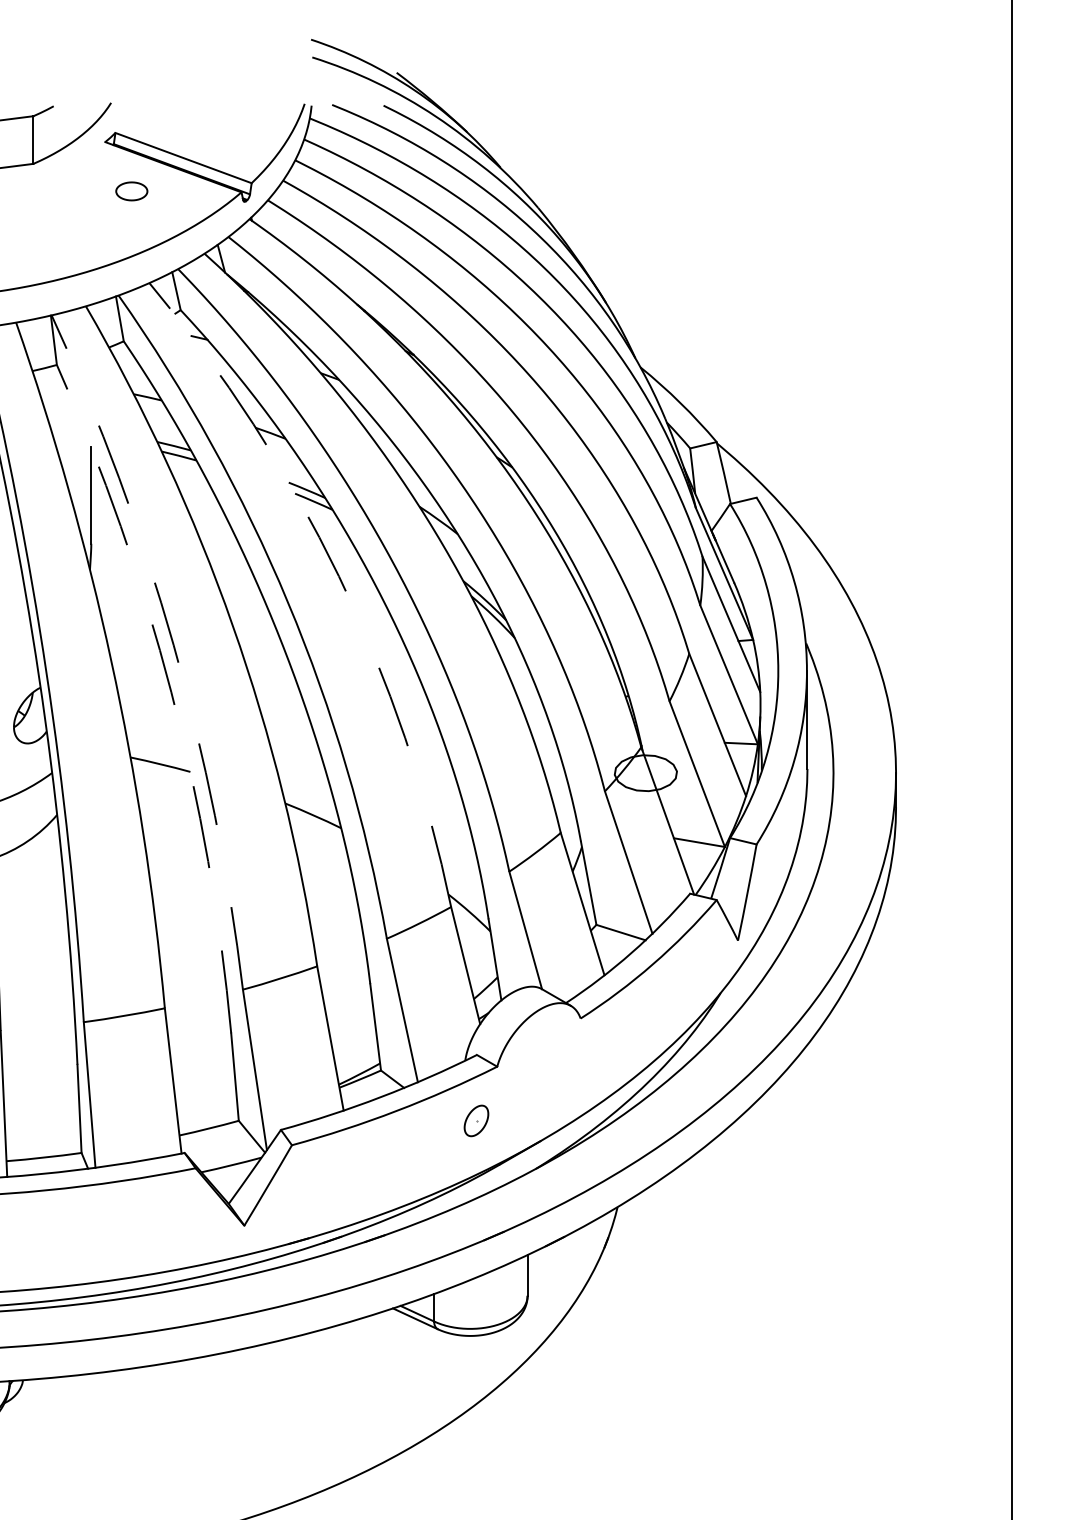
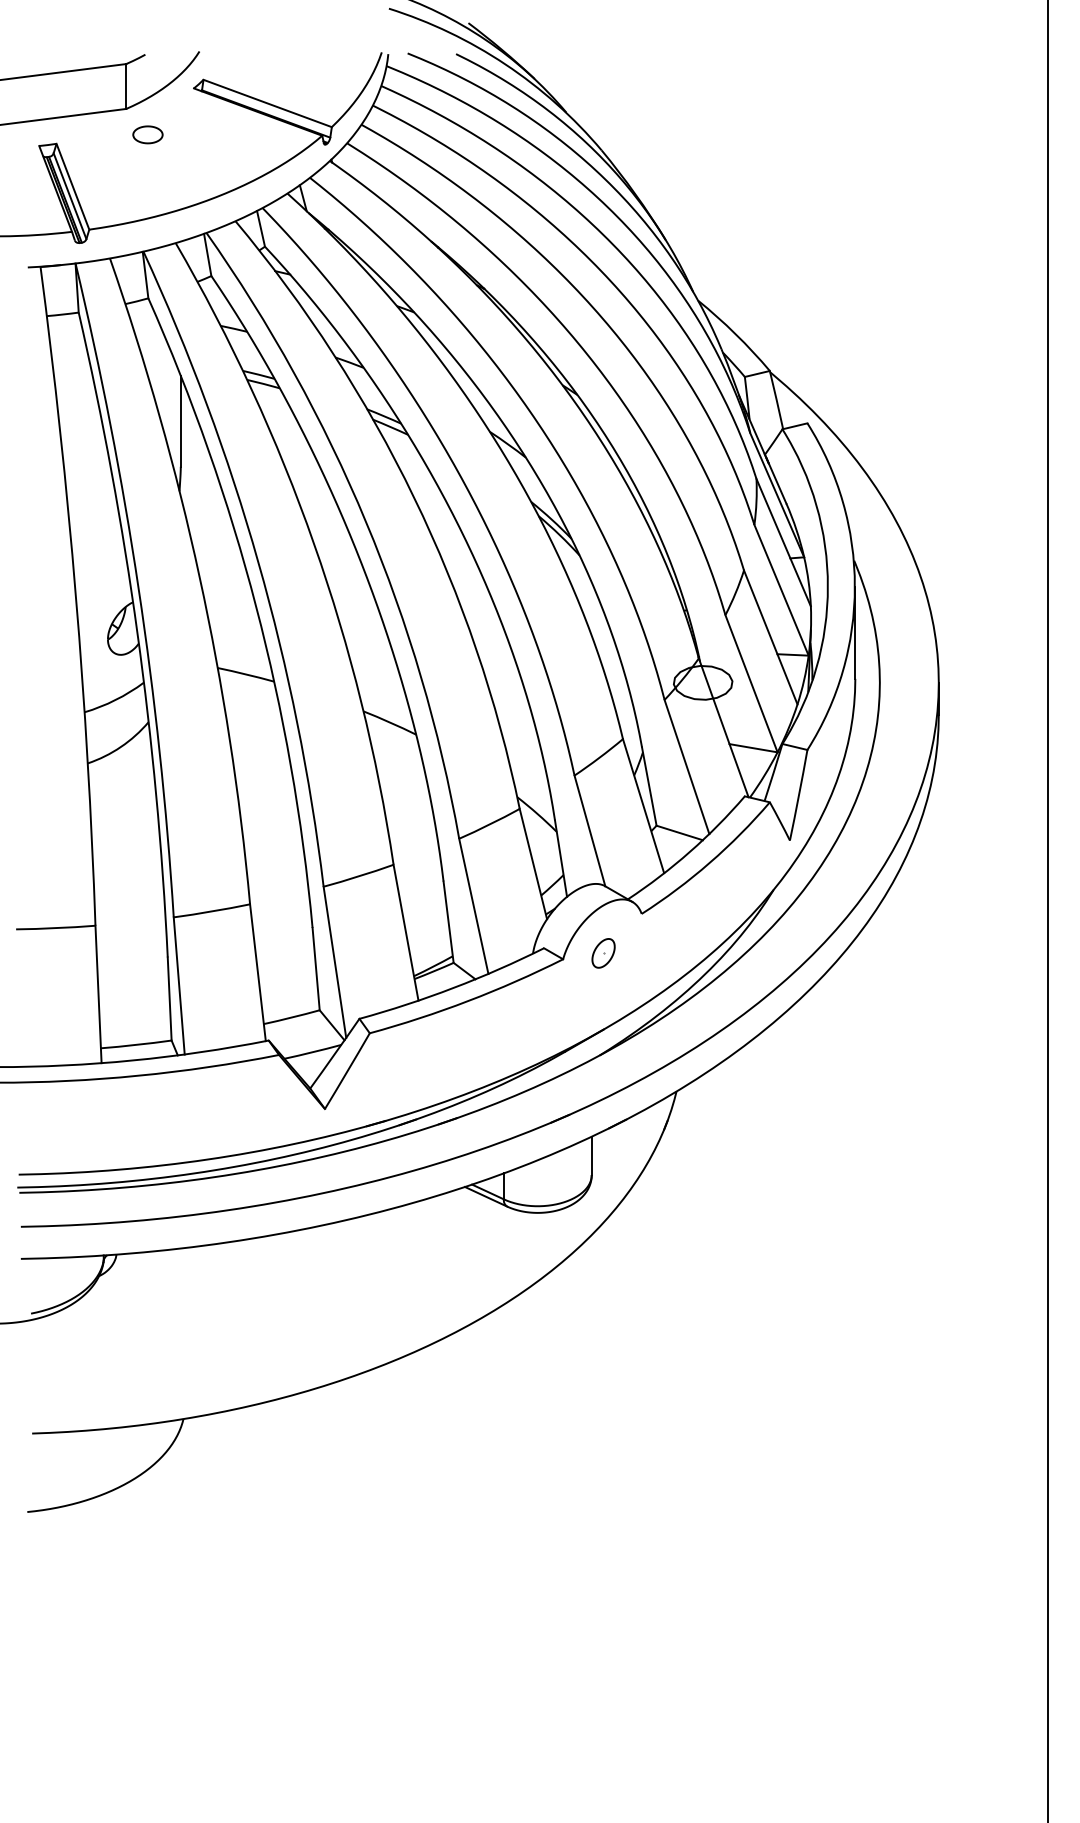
part: (131, 191) -> (147, 134), moved
arc: (339, 576) -> (414, 497), dashed -> solid
arc: (173, 645) -> (258, 562), dashed -> solid
arc: (171, 692) -> (256, 606), dashed -> solid
part: (476, 1121) -> (603, 953), moved

